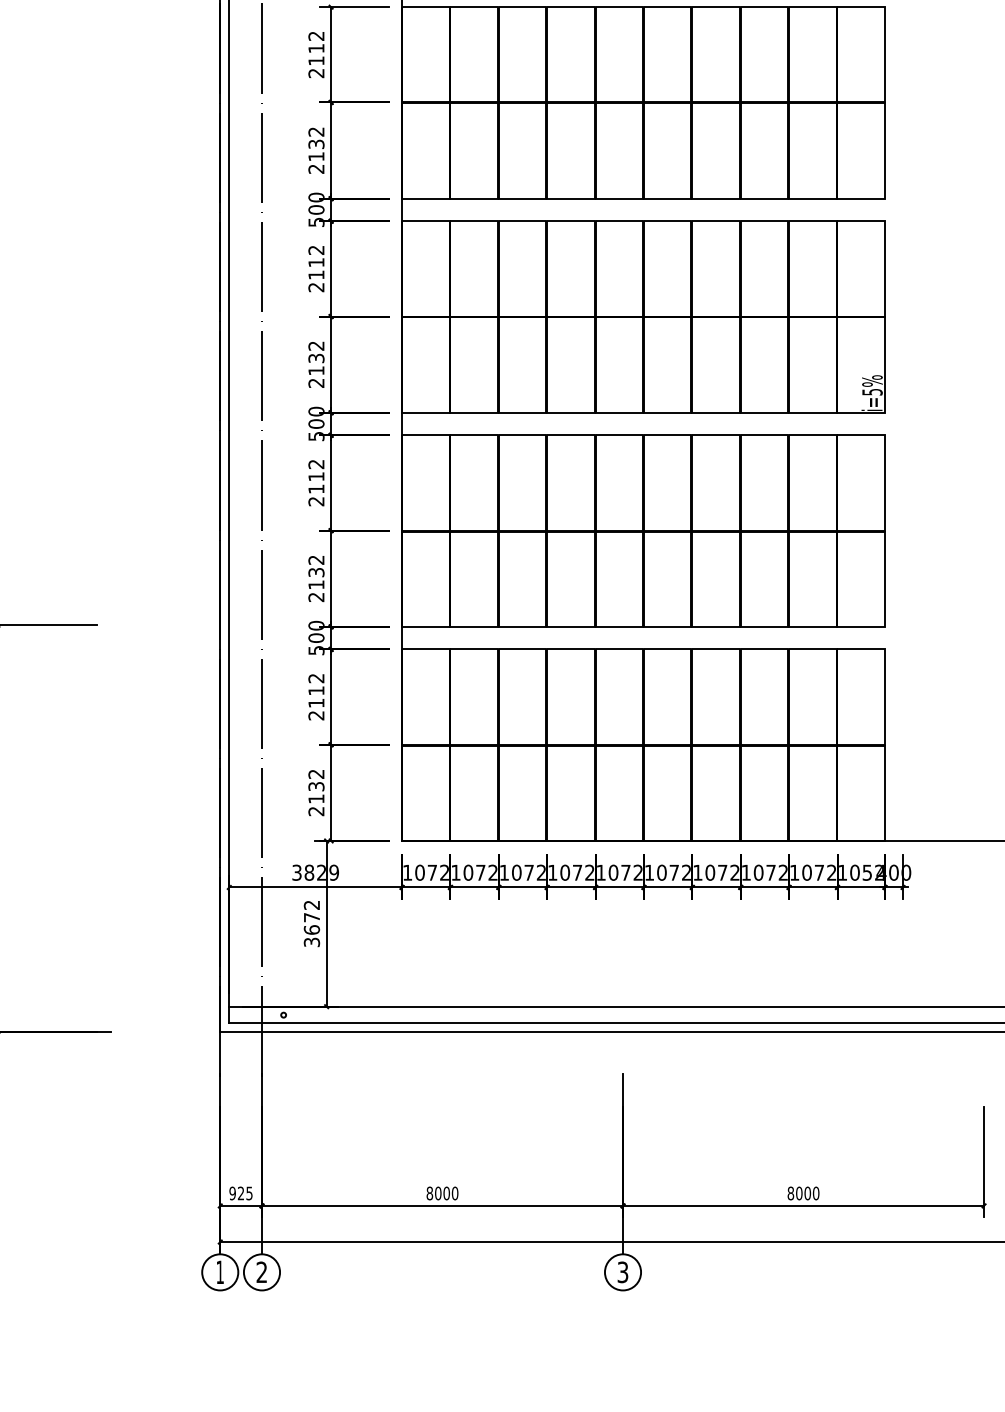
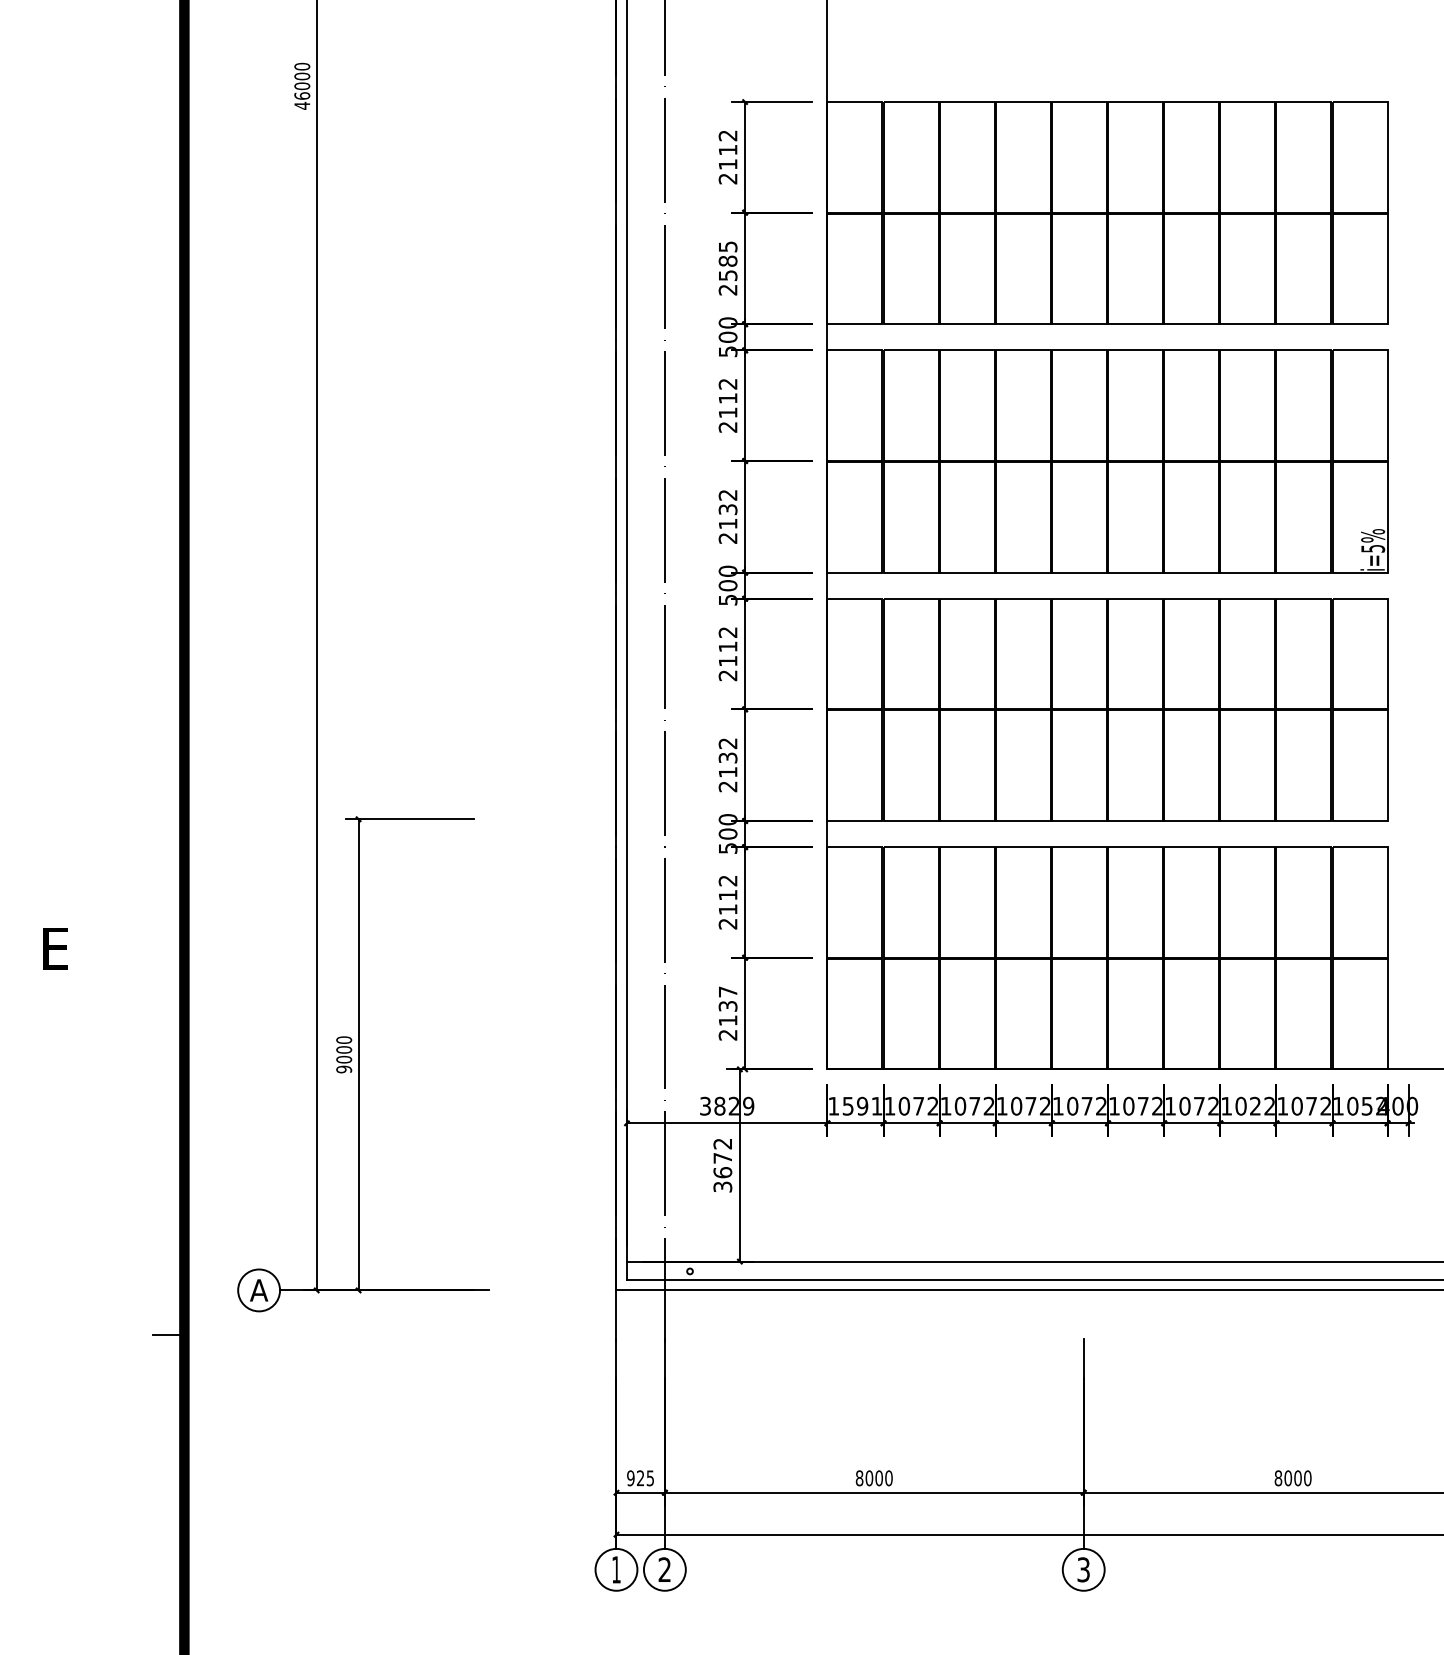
text: (315, 144) -> (727, 261), 2132 -> 2585
text: (315, 773) -> (727, 991), 2132 -> 2137
text: (432, 872) -> (862, 1105), 1072 -> 1591
text: (771, 872) -> (1255, 1105), 1072 -> 1022

